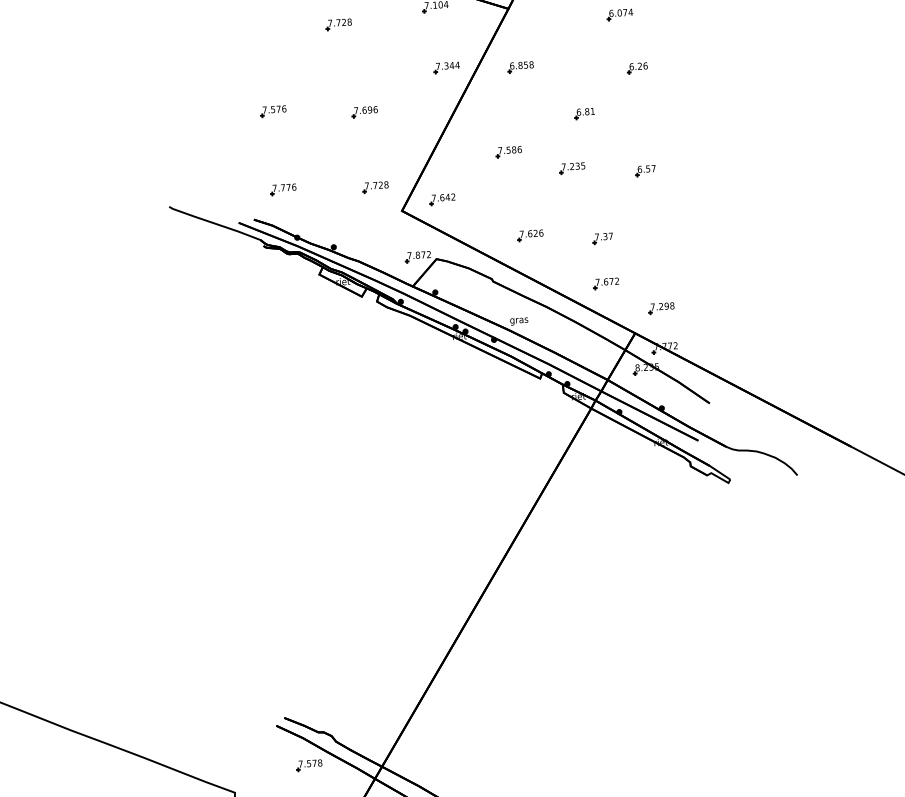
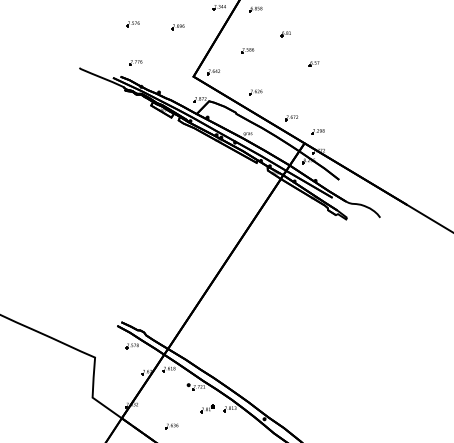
part: (636, 68) -> (312, 13), removed
part: (570, 168) -> (277, 60), removed
part: (374, 187) -> (180, 64), removed
part: (602, 237) -> (291, 95), removed

